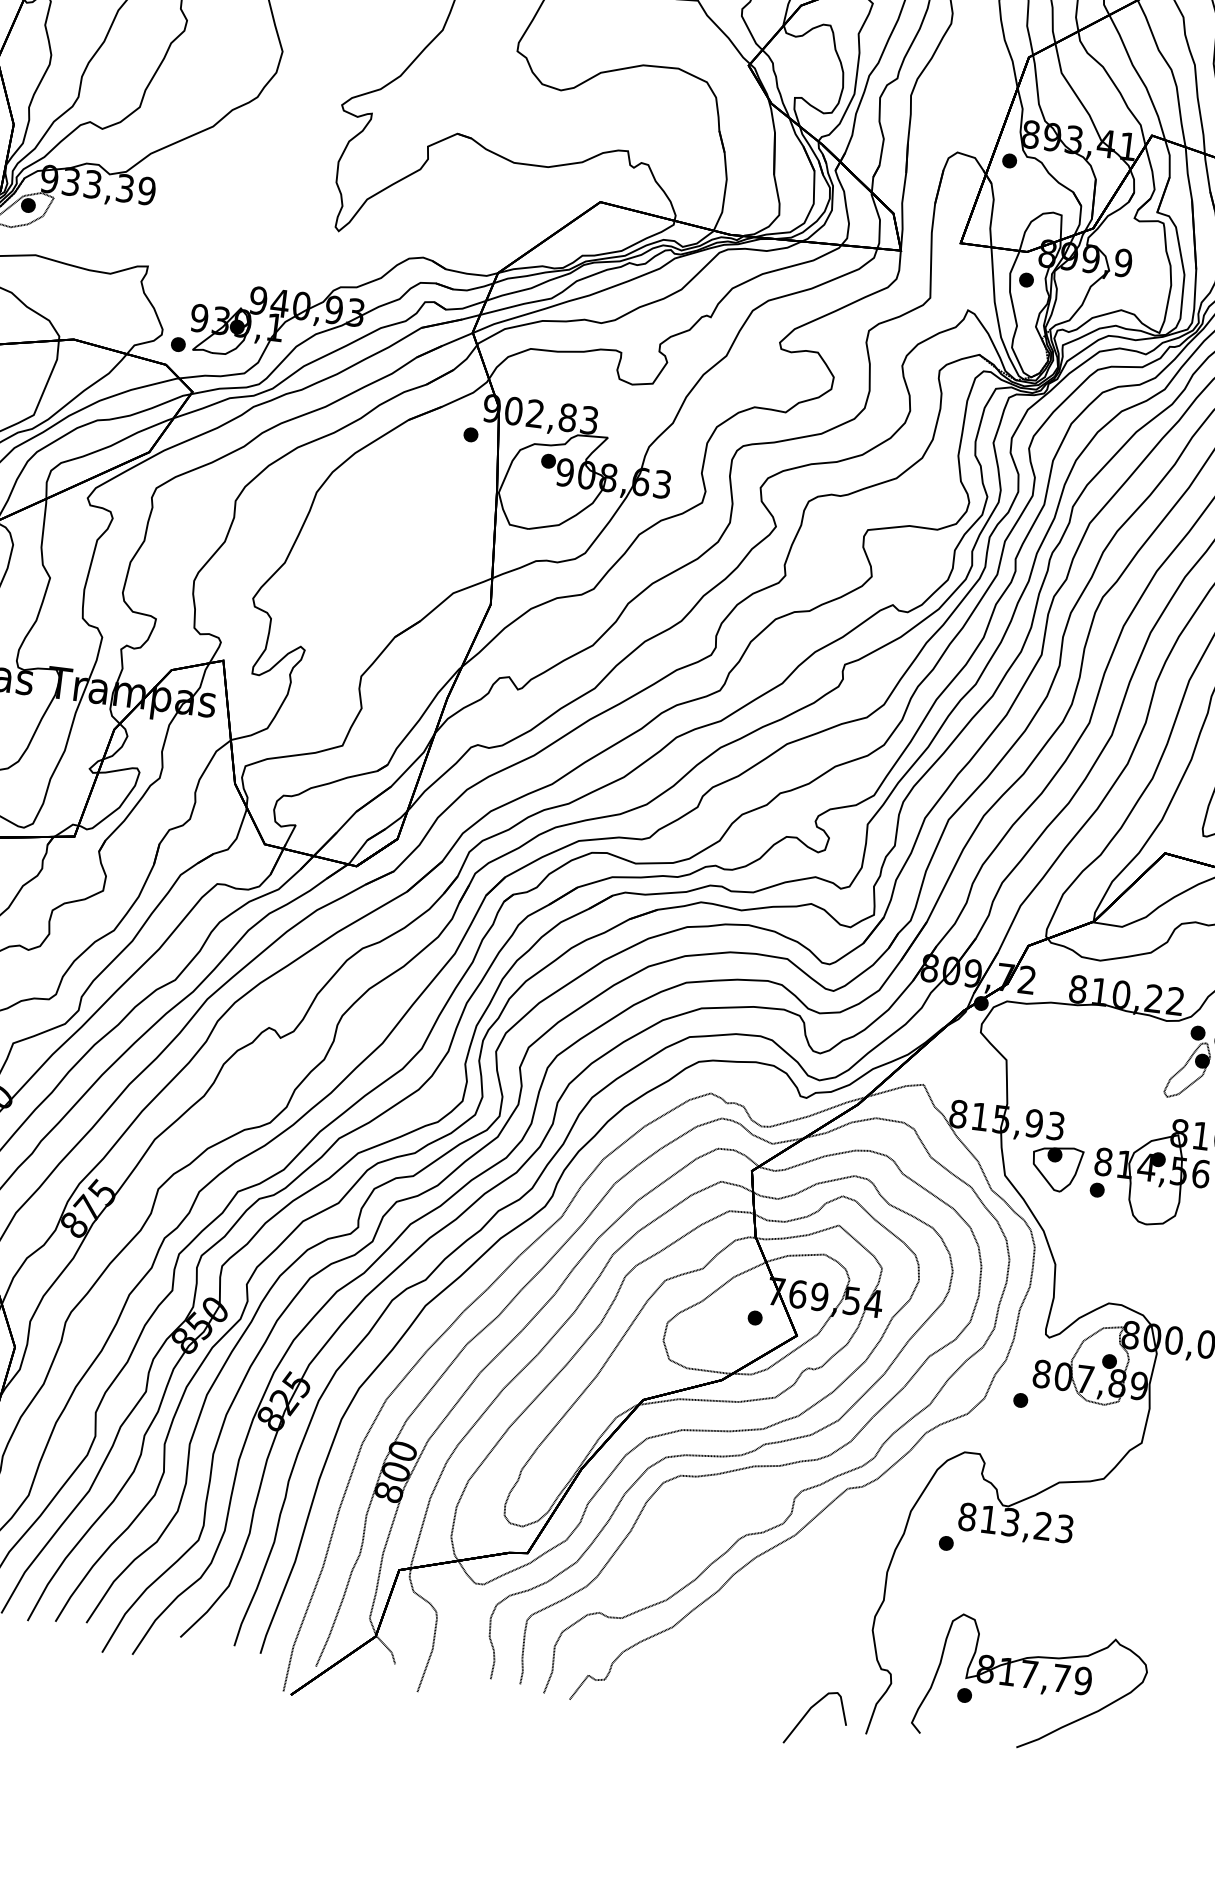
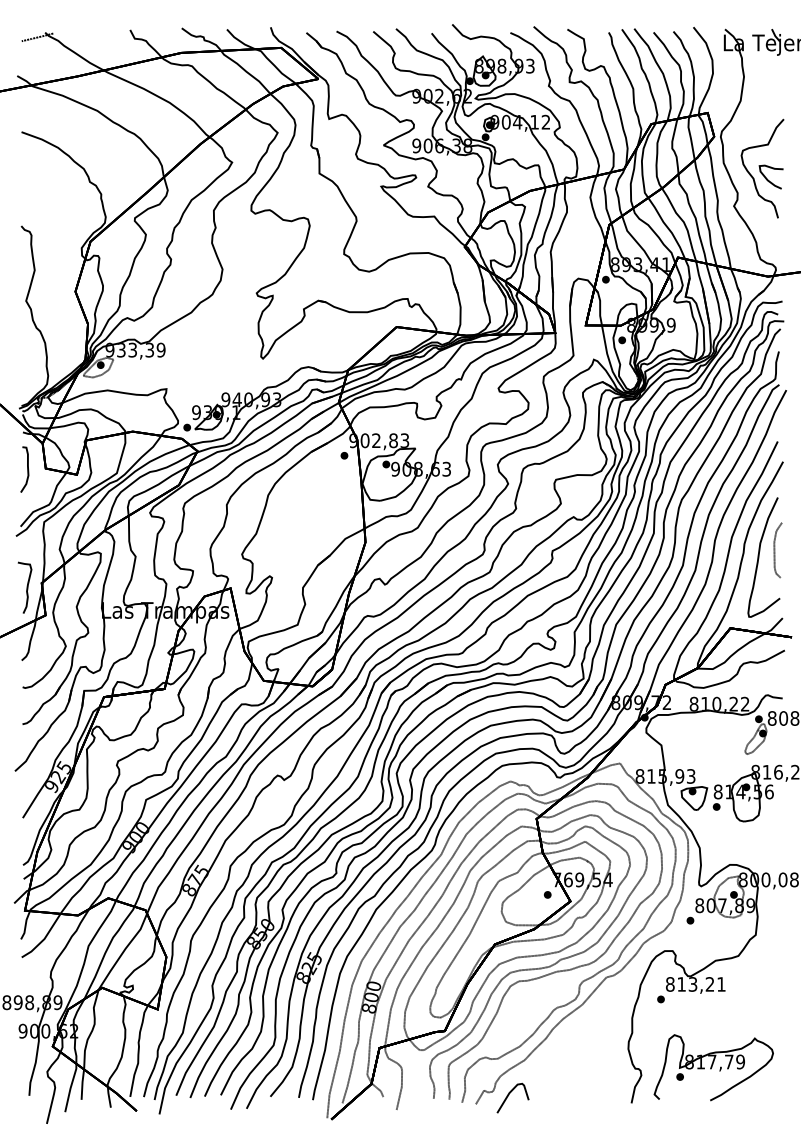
text: (1064, 1529) -> (721, 984), 813,23 -> 813,21
curve: (810, 1712) -> (509, 1095), moved

